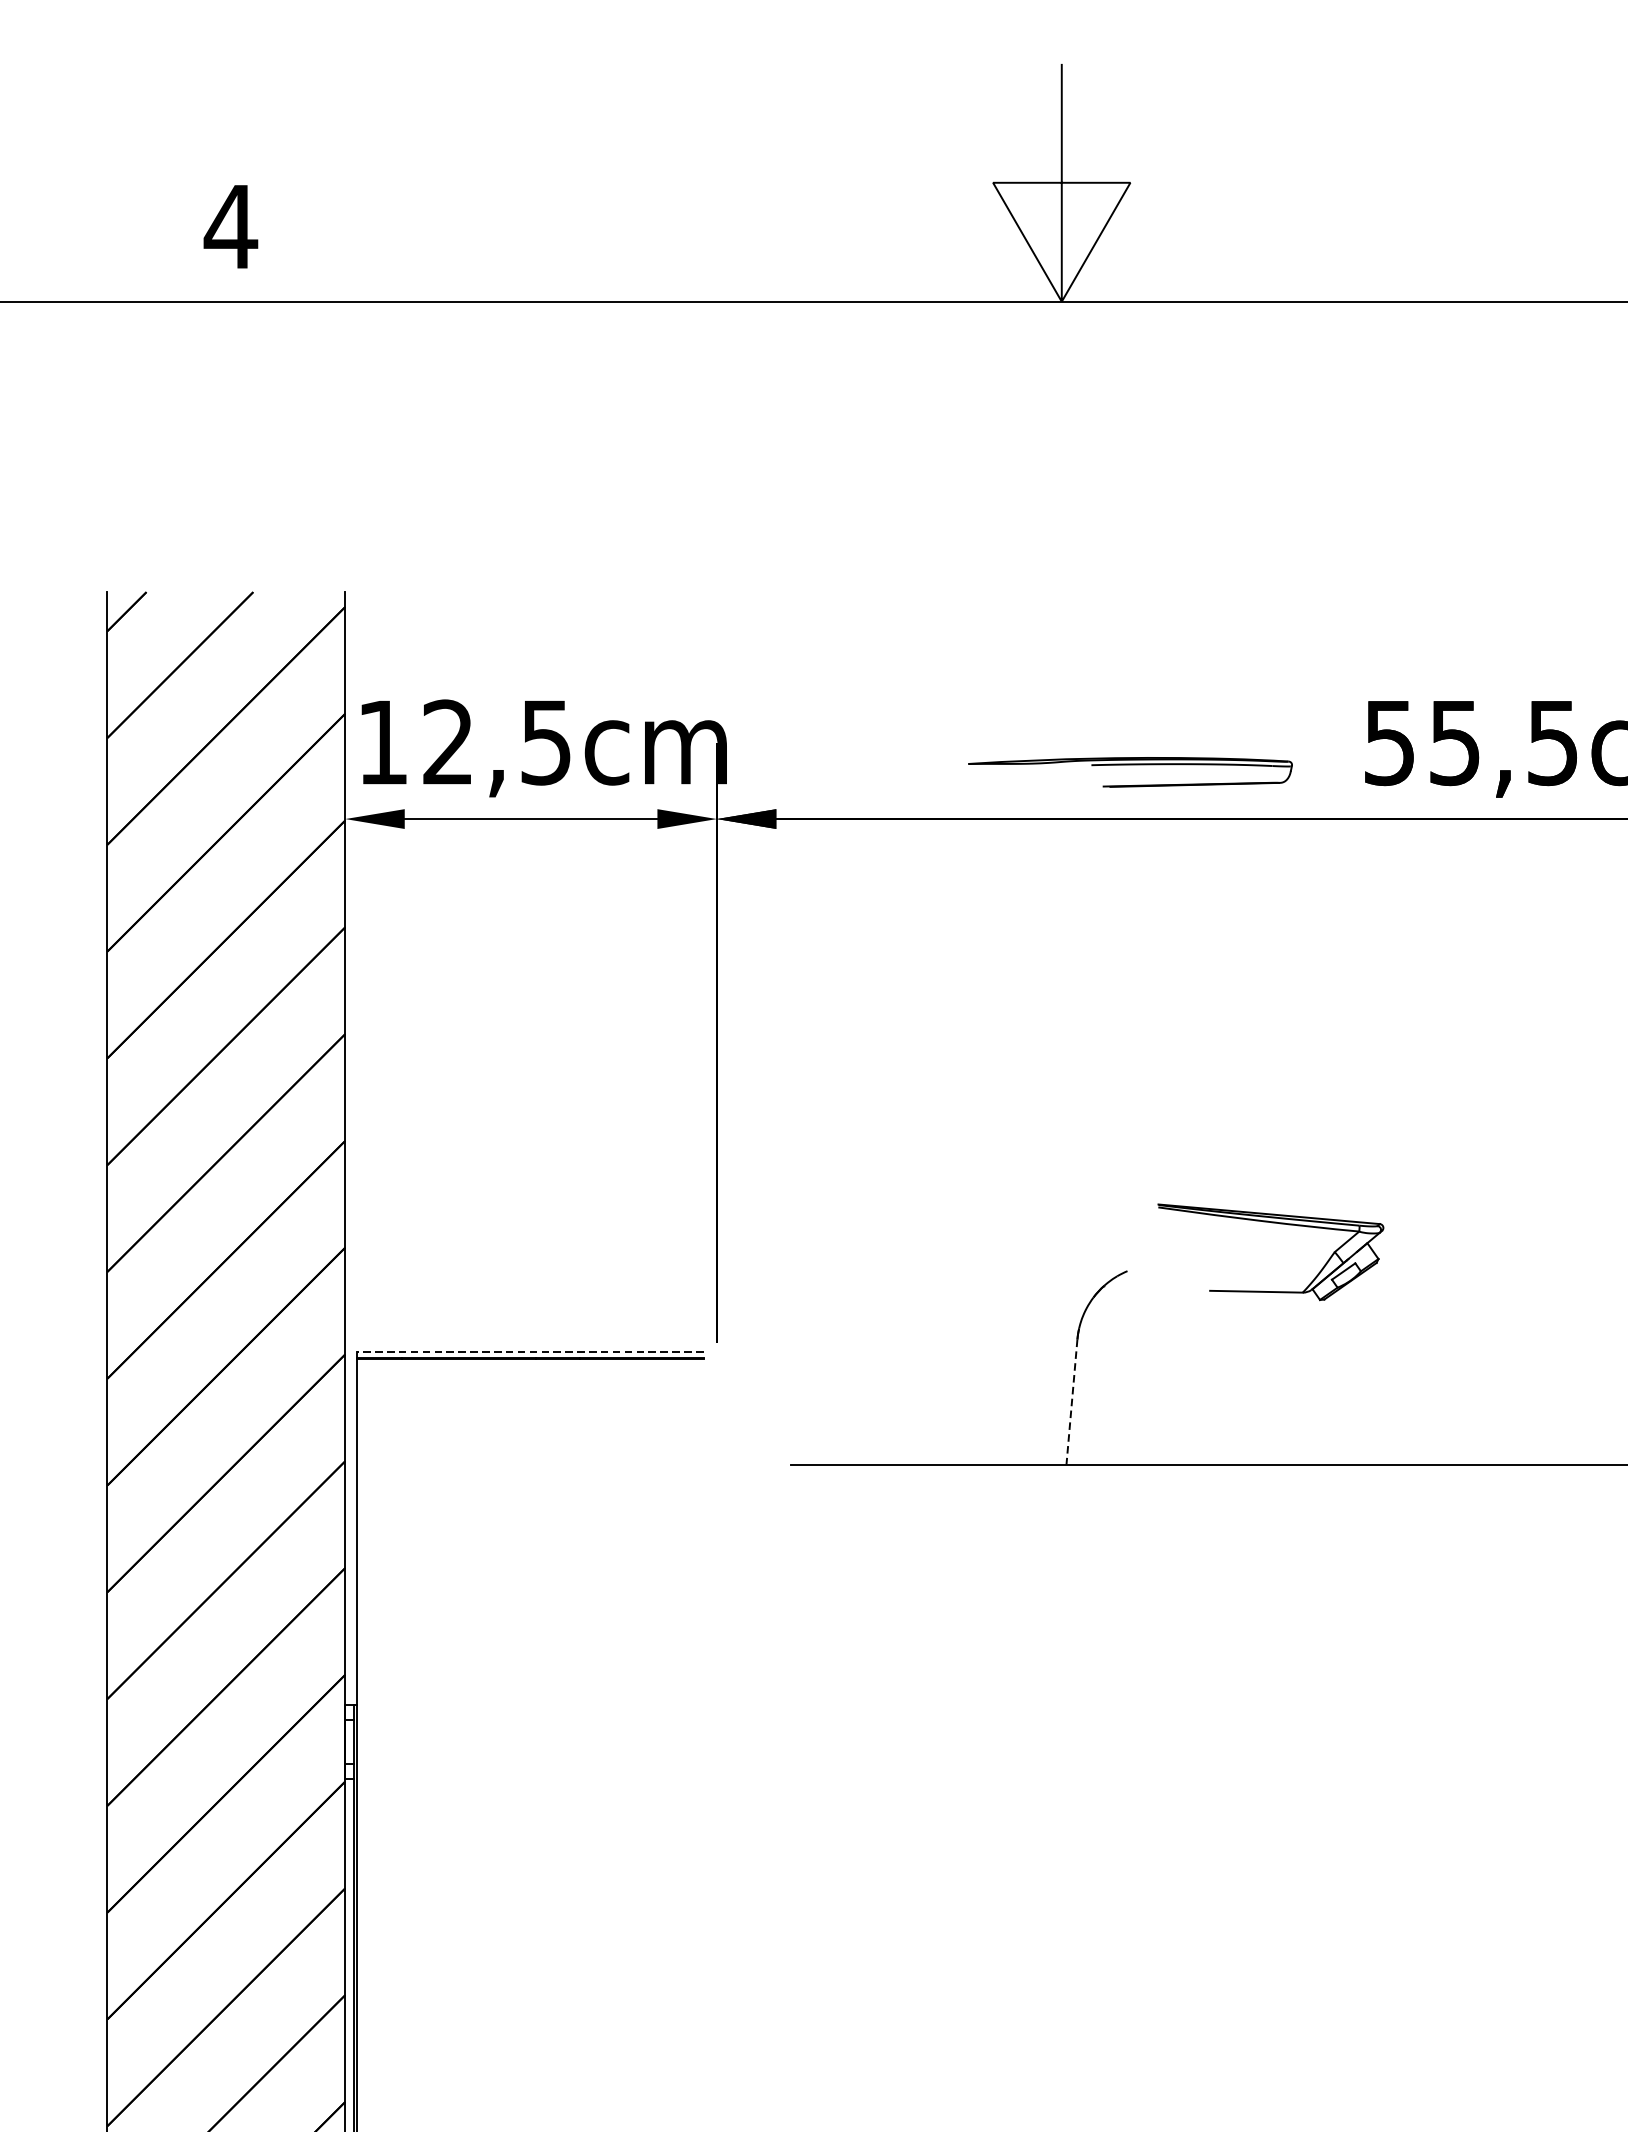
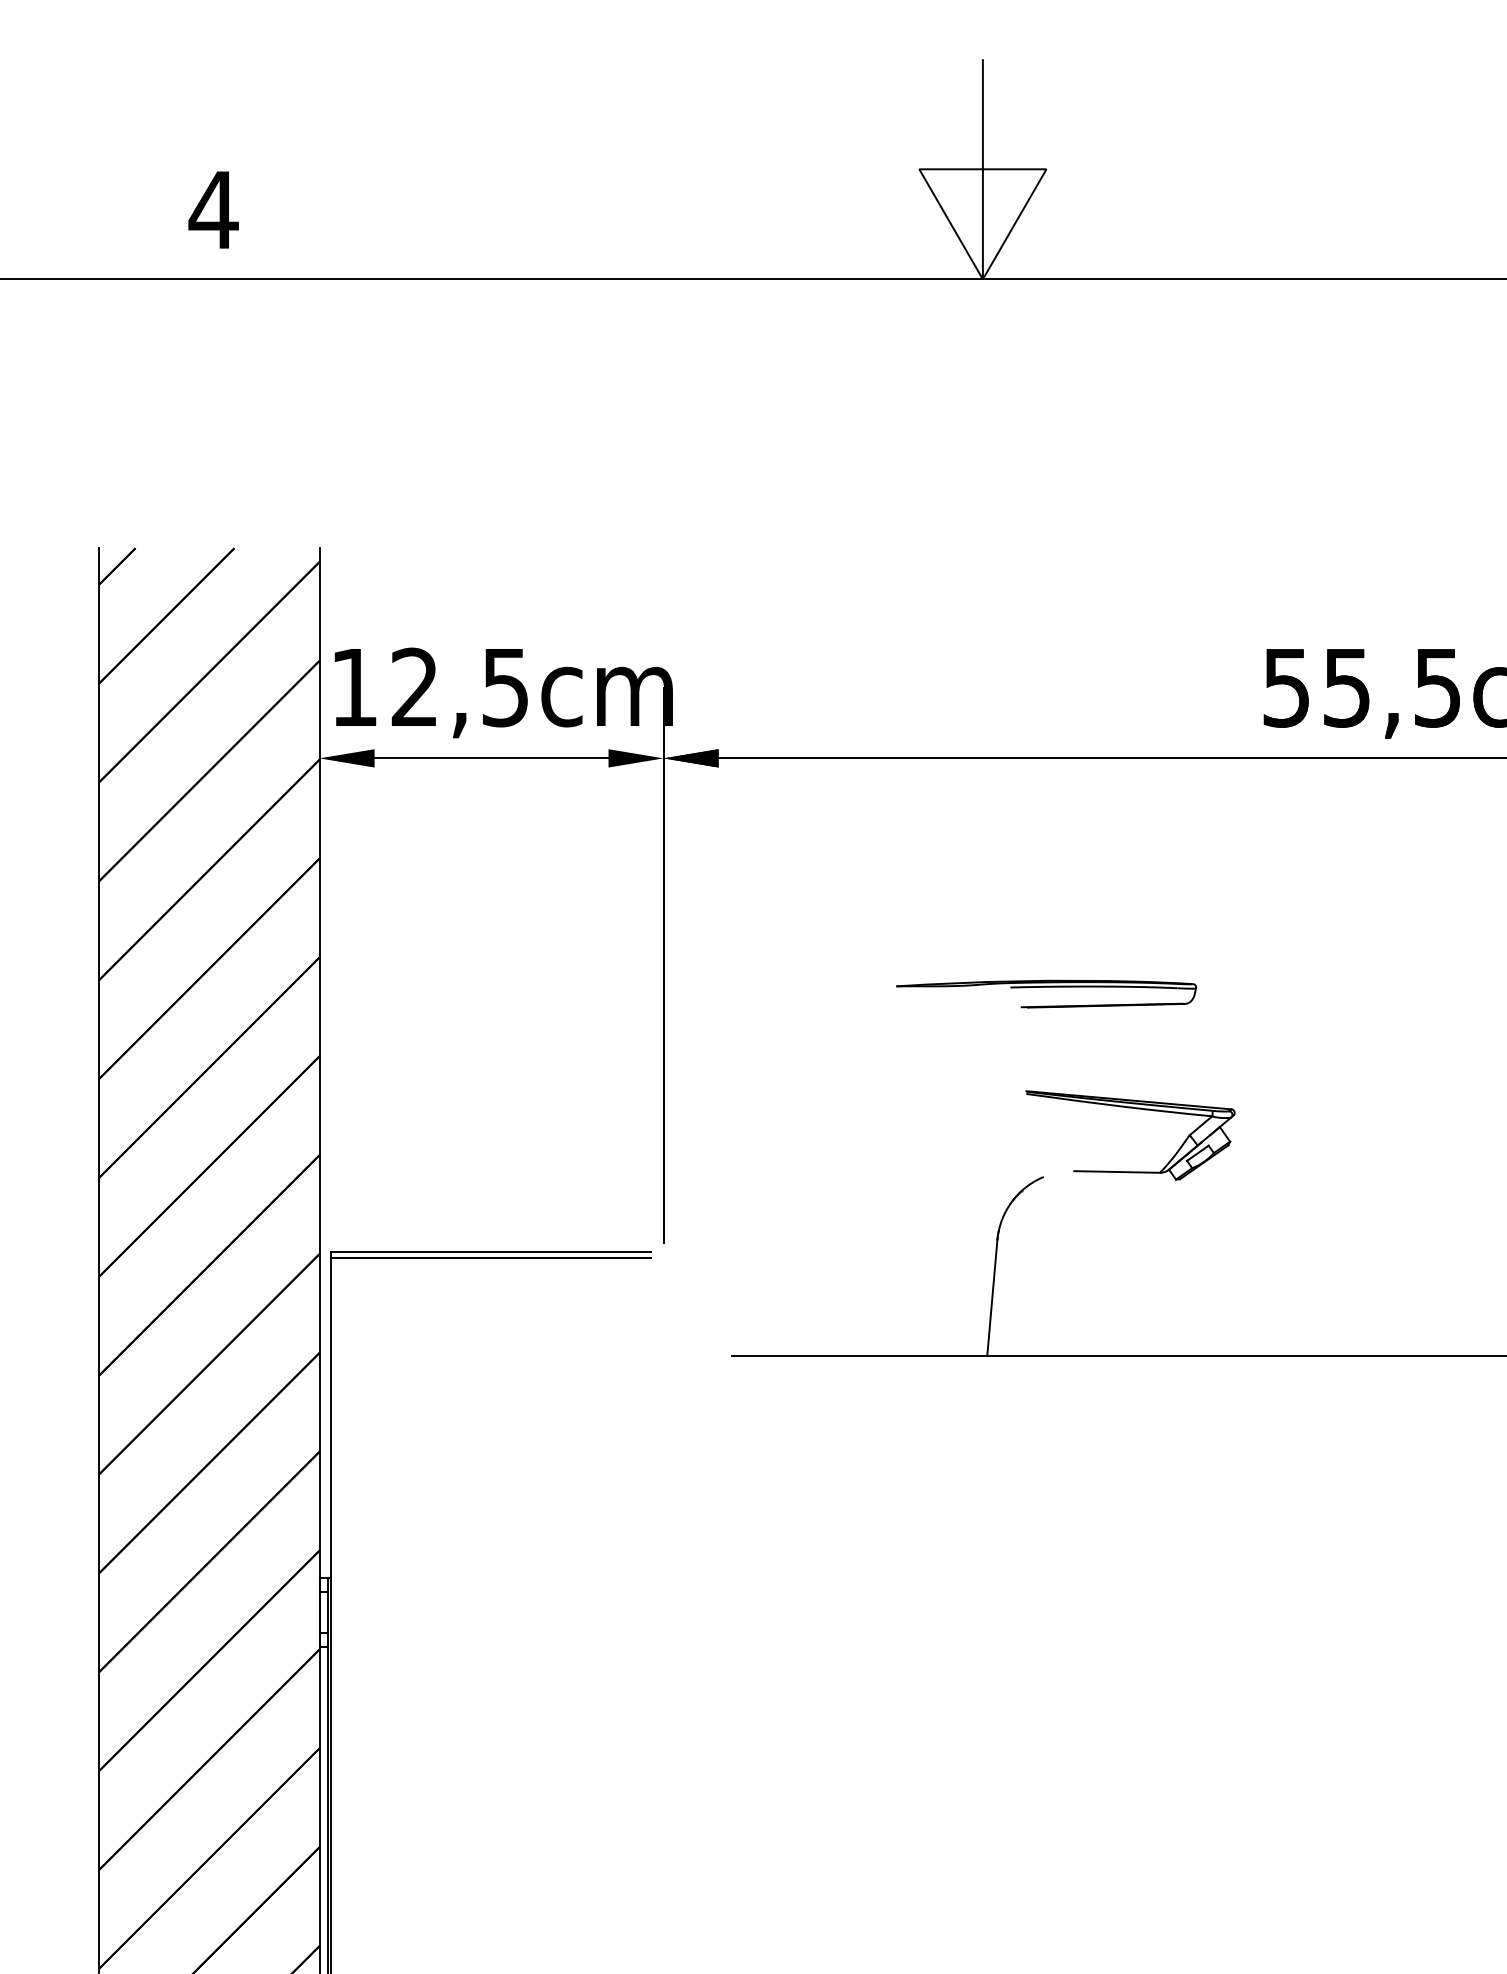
part: (1130, 771) -> (1046, 993), moved
part: (1277, 1224) -> (1136, 1109), moved
line: (529, 1352) -> (490, 1252), dashed -> solid
line: (1072, 1402) -> (992, 1298), dashed -> solid

